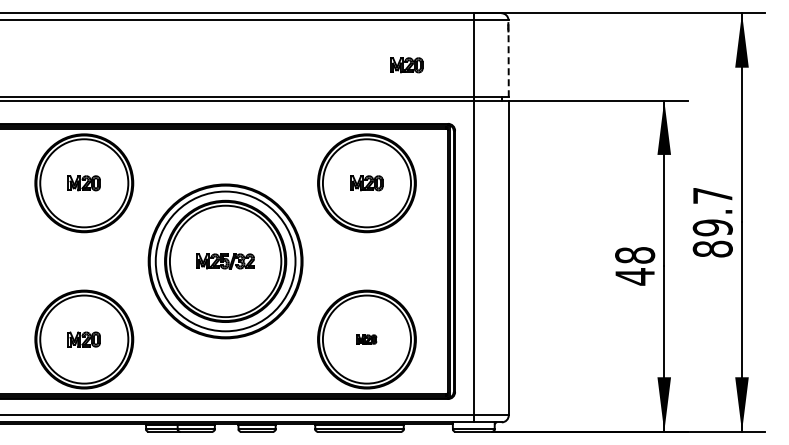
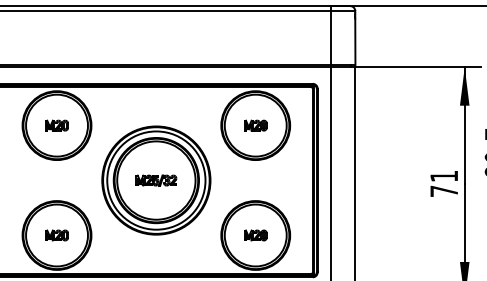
line: (508, 58) -> (355, 37), dashed -> solid
part: (406, 65) -> (283, 42), removed
text: (635, 266) -> (444, 184), 48 -> 71
part: (366, 339) -> (255, 235), size x1.67

